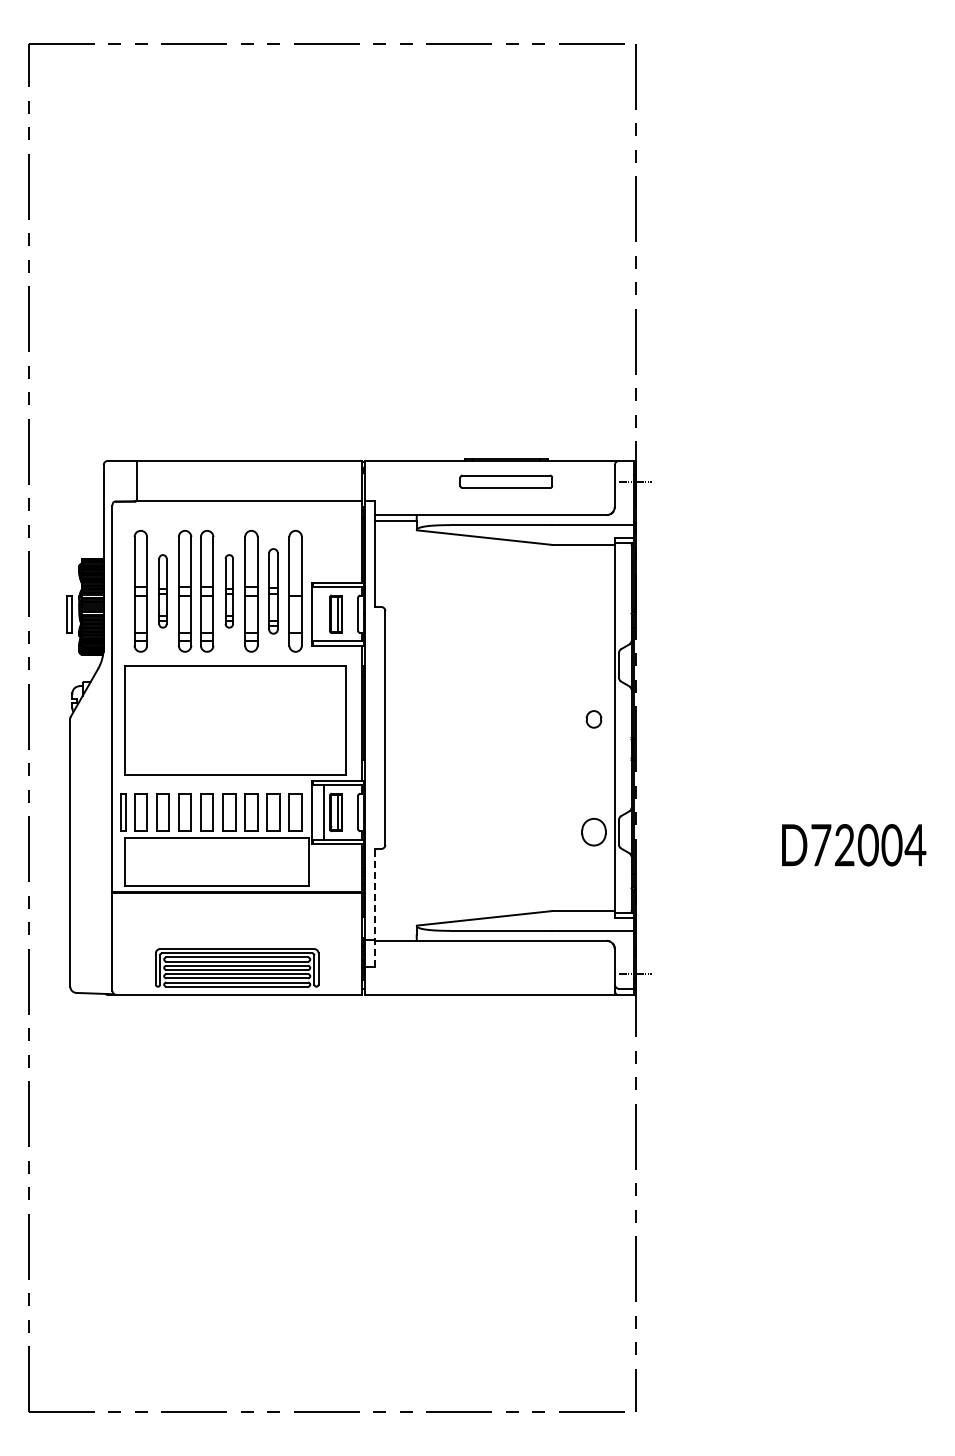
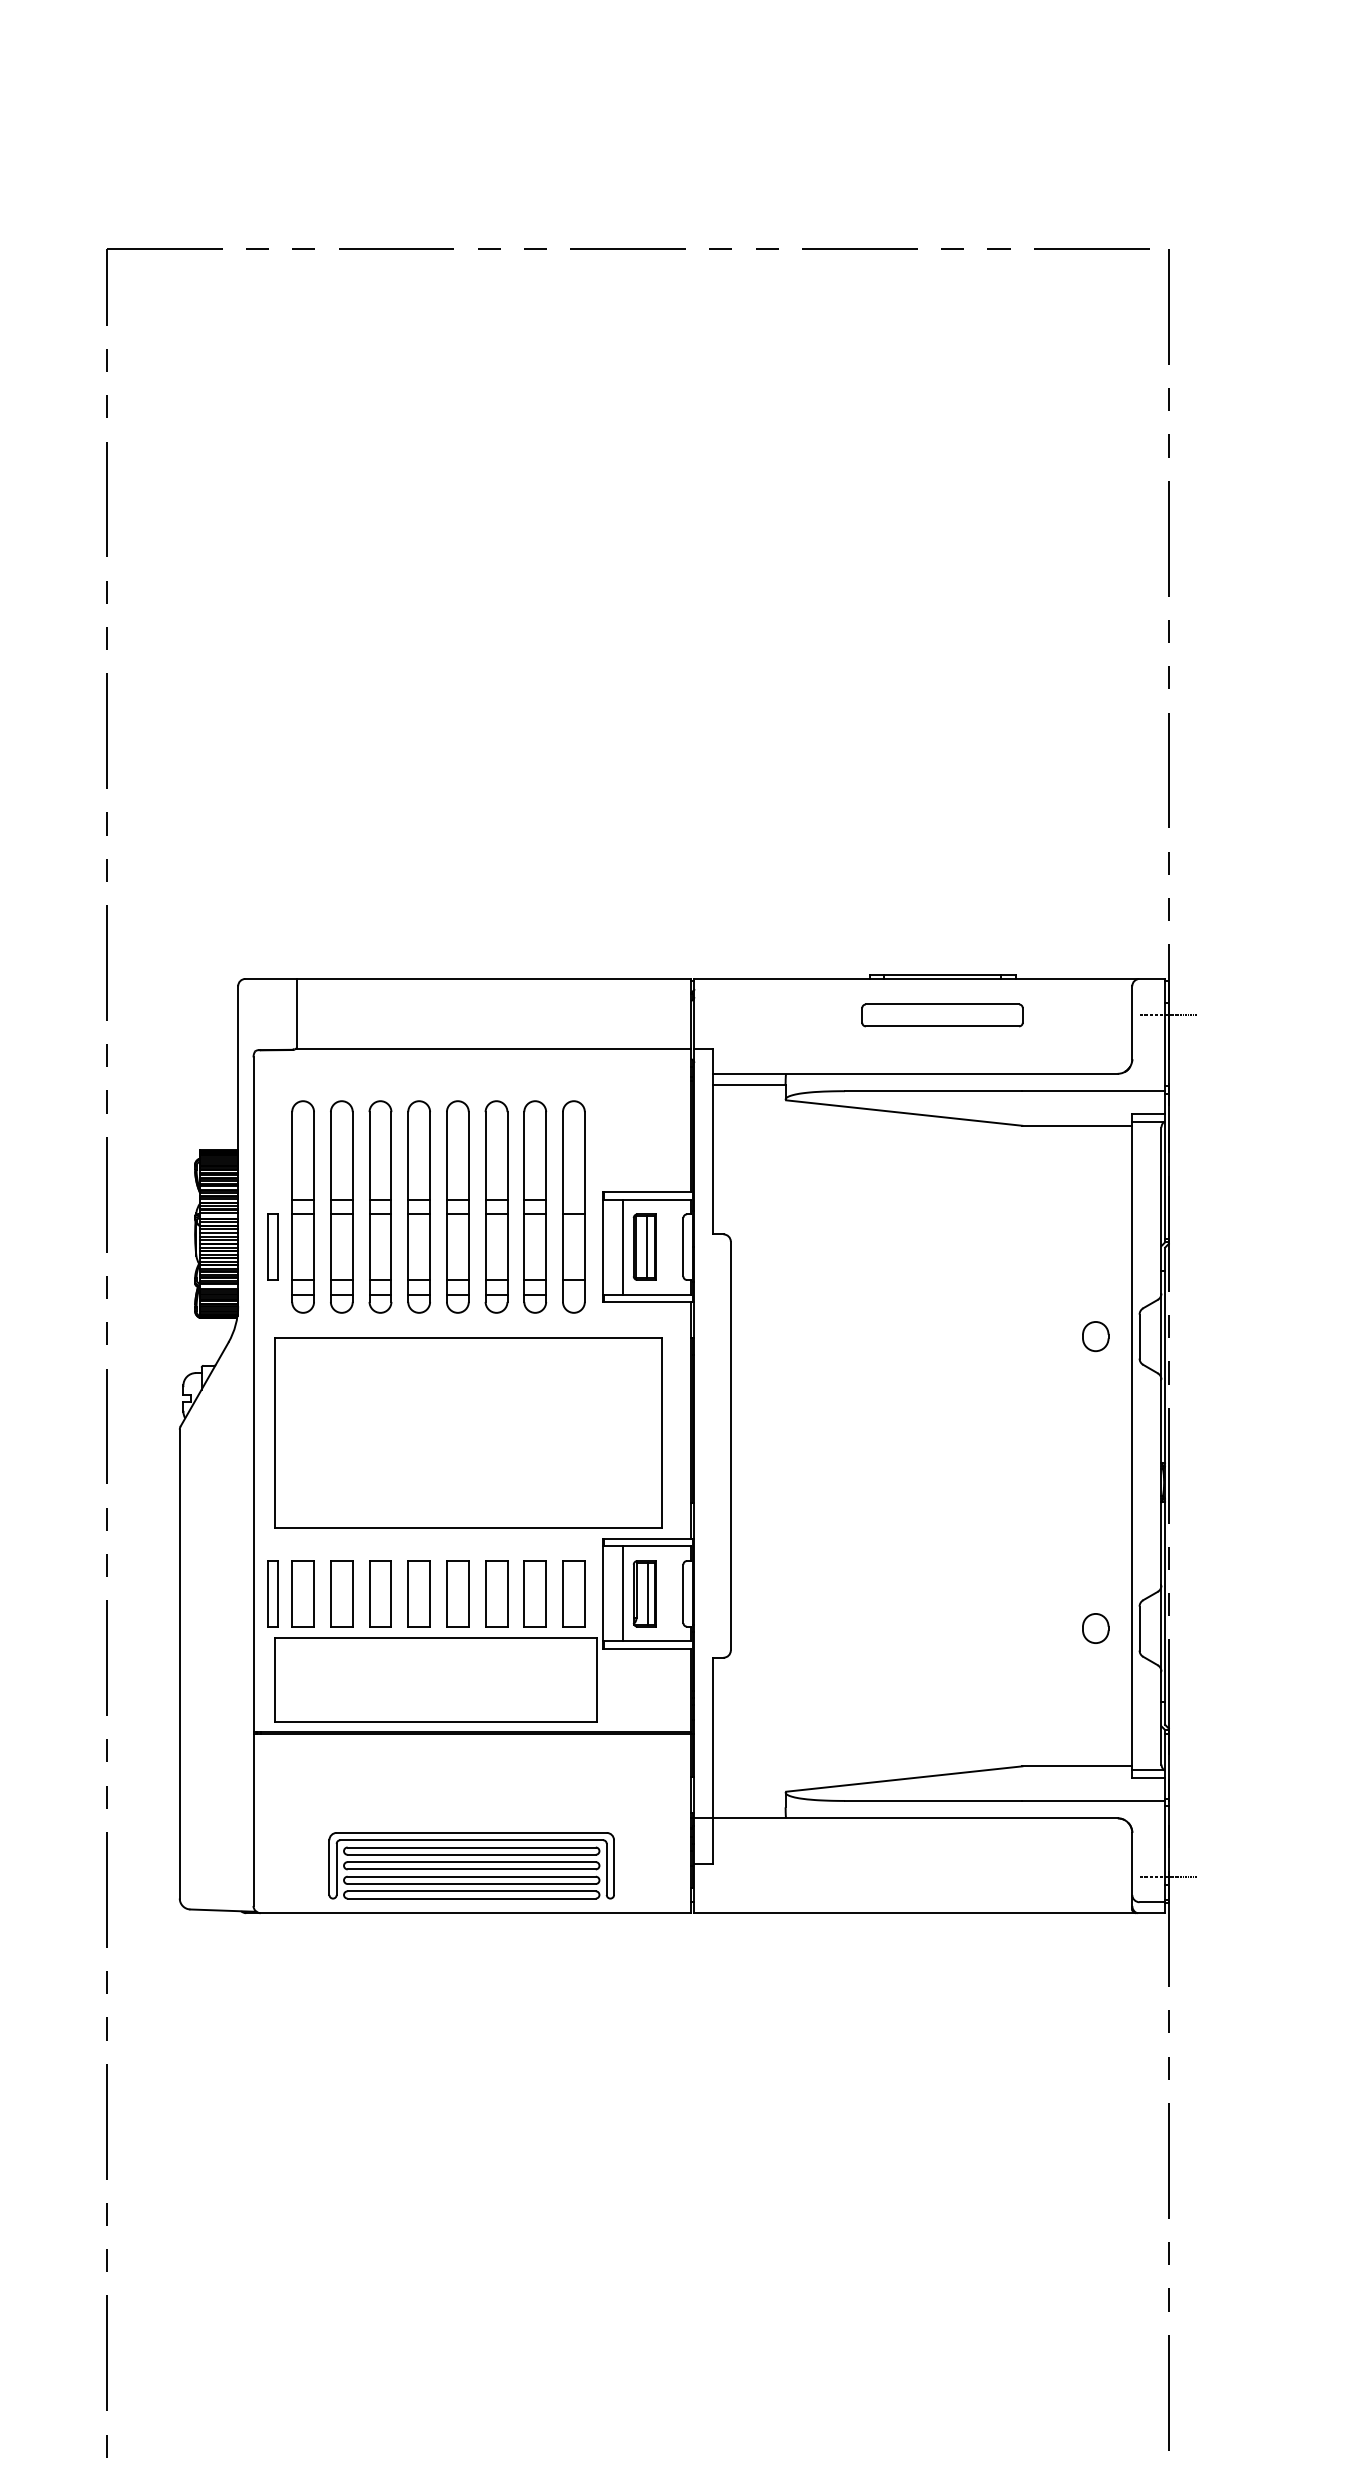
part: (162, 591) -> (341, 1207), size x1.67
part: (229, 591) -> (458, 1207), size x1.67
part: (273, 591) -> (535, 1207), size x1.43
part: (69, 614) -> (272, 1247), moved
line: (323, 614) -> (622, 1247), added
part: (593, 719) -> (1094, 1336), moved
part: (593, 832) -> (1094, 1628), size x0.62
line: (374, 907) -> (711, 1760), dashed -> solid

